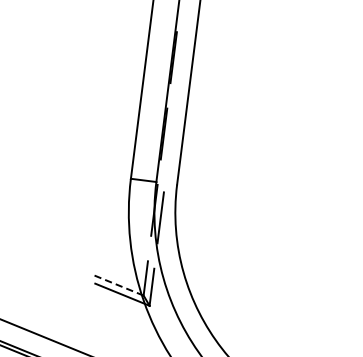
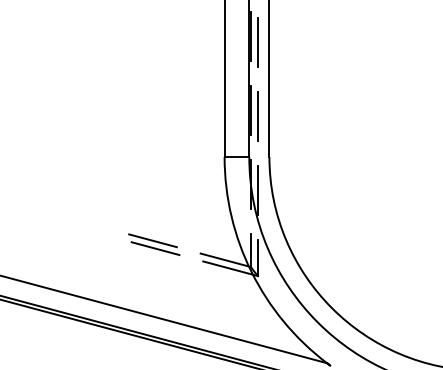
line: (179, 64) -> (257, 42), added
line: (170, 141) -> (257, 116), added
part: (47, 259) -> (154, 244), added
line: (118, 285) -> (225, 260), dashed -> solid

